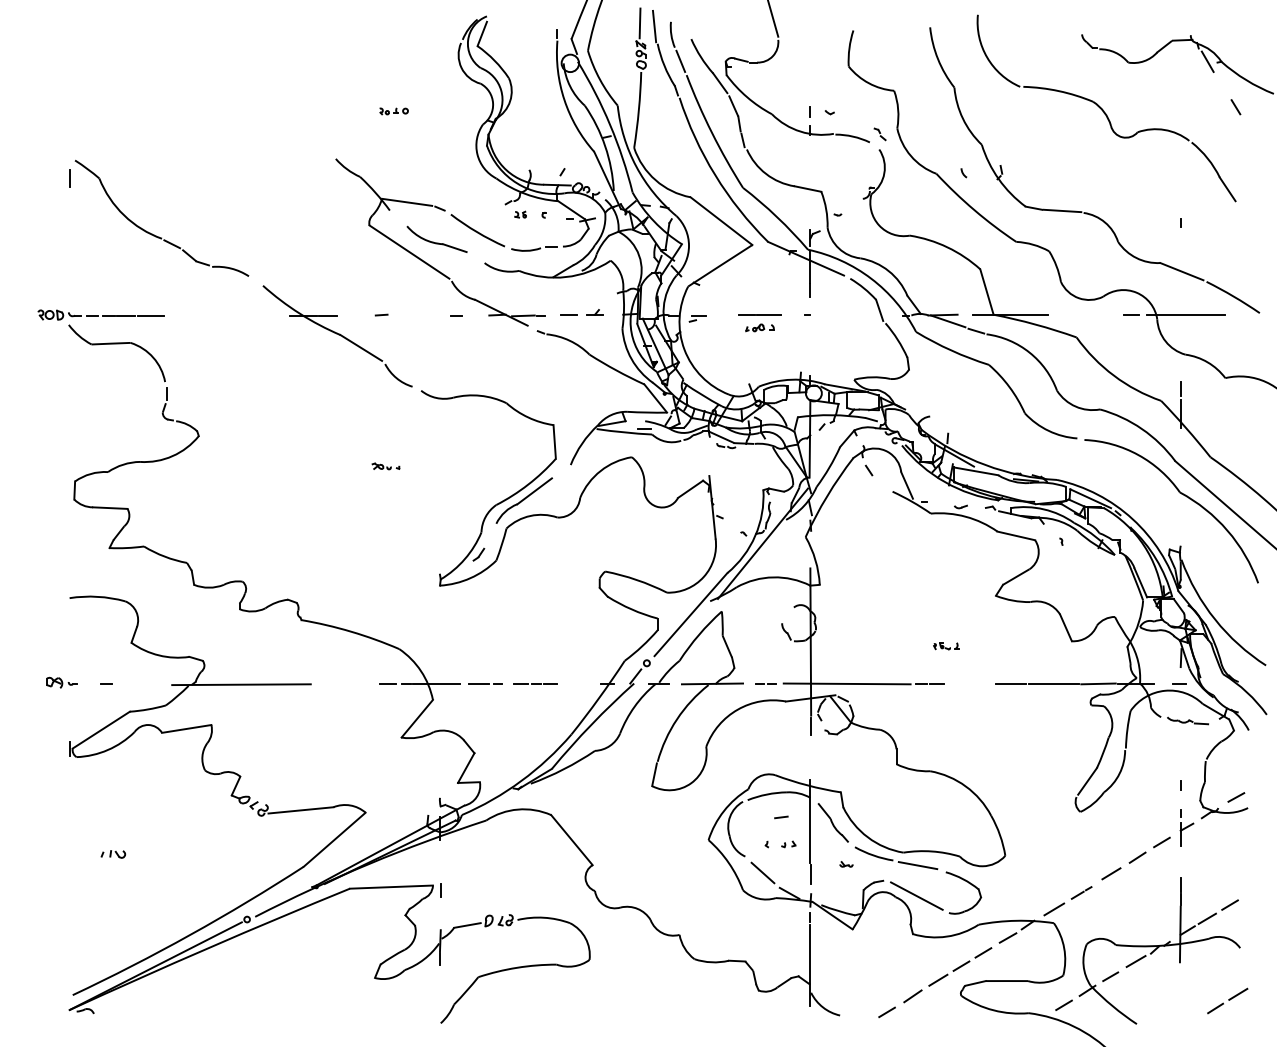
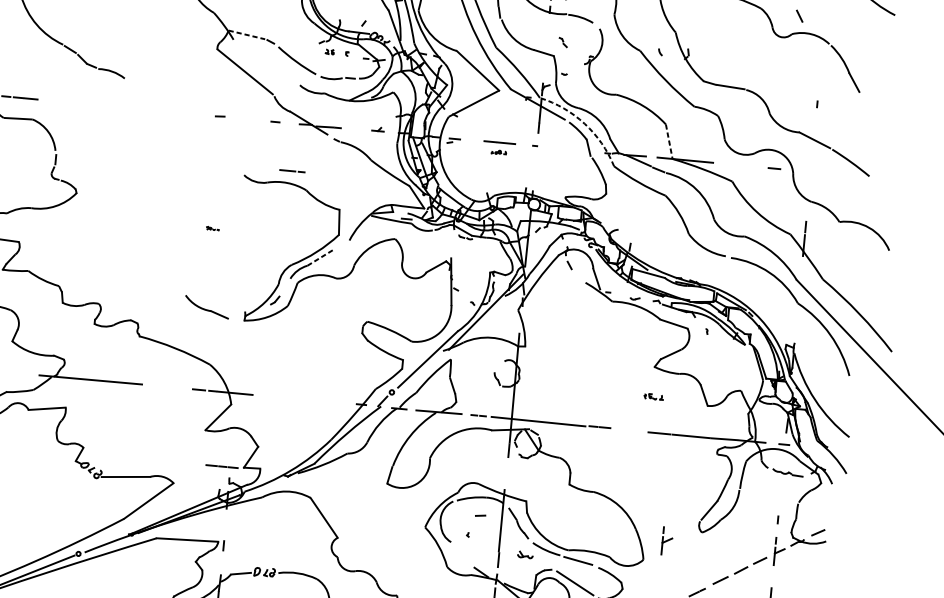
line: (1235, 107) -> (799, 16), moved
part: (879, 134) -> (562, 42), moved
line: (407, 202) -> (247, 35), solid -> dashed
part: (436, 238) -> (206, 306), moved
arc: (871, 278) -> (584, 123), solid -> dashed
line: (986, 292) -> (668, 142), solid -> dashed
line: (568, 314) -> (358, 129), removed
line: (1186, 314) -> (815, 172), removed
line: (150, 315) -> (49, 100), removed
part: (759, 327) -> (498, 152), size x0.7
part: (337, 336) -> (186, 129), removed
part: (385, 466) -> (212, 228), size x0.6
line: (534, 491) -> (320, 257), solid -> dashed
part: (946, 646) -> (653, 397), moved
line: (485, 683) -> (292, 170), moved
line: (535, 683) -> (222, 466), moved
part: (1034, 827) -> (666, 540), added
part: (788, 844) -> (483, 536), removed
part: (846, 864) -> (525, 555), size x1.6
line: (762, 872) -> (462, 555), removed

